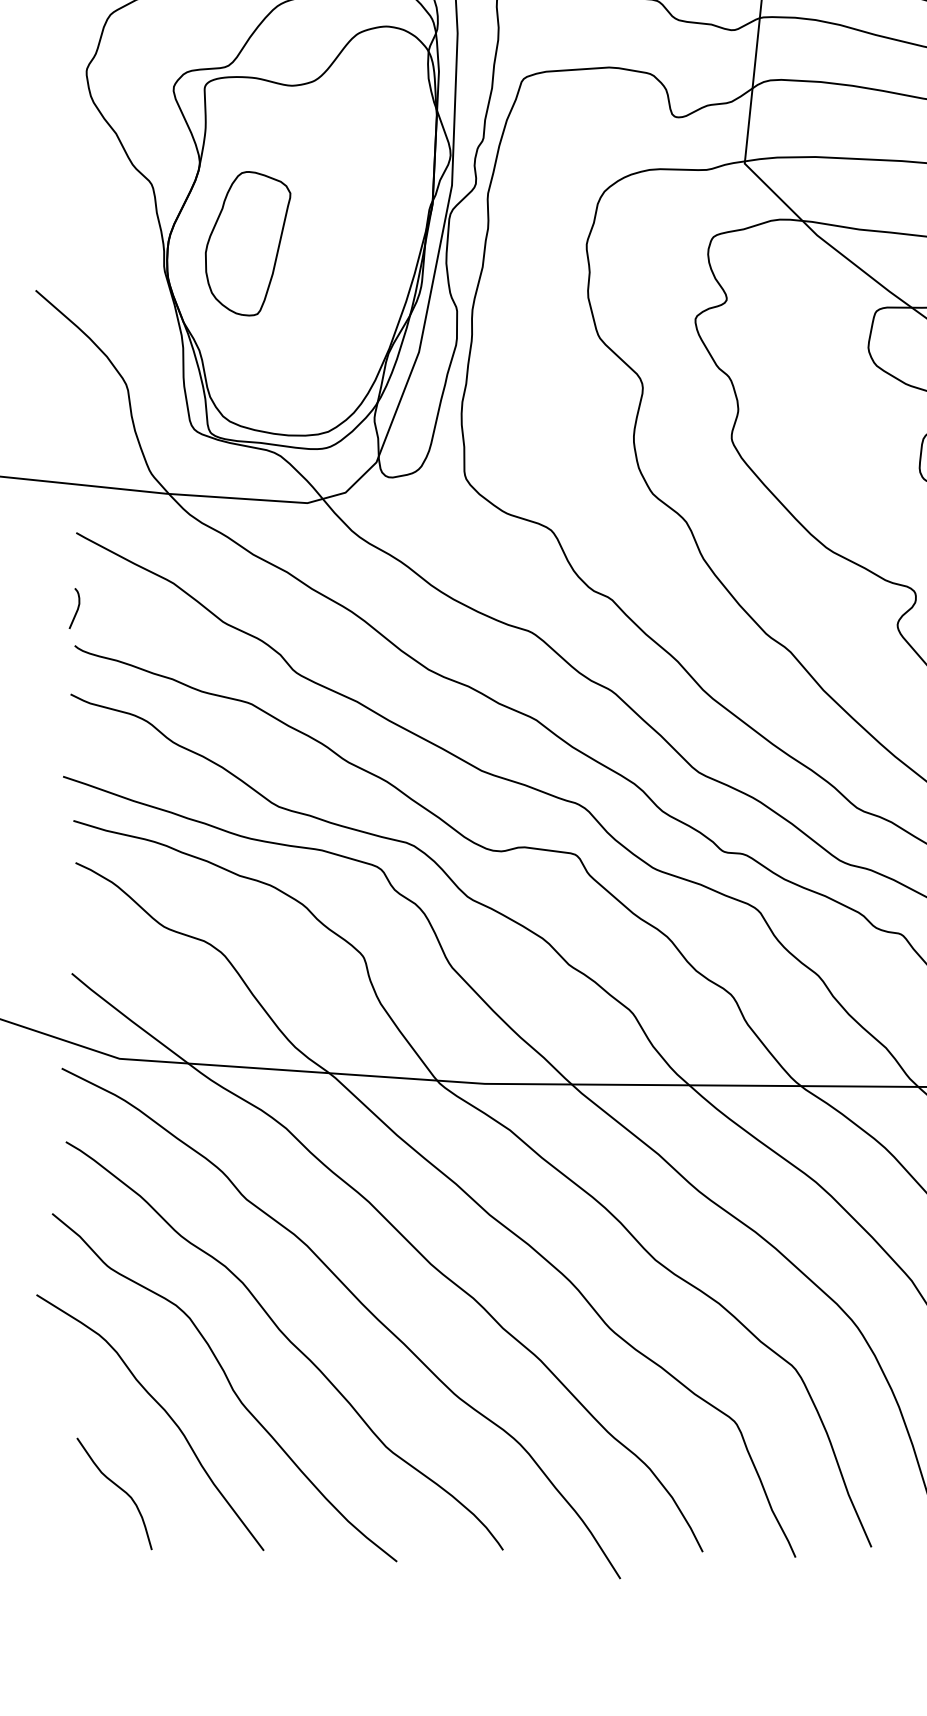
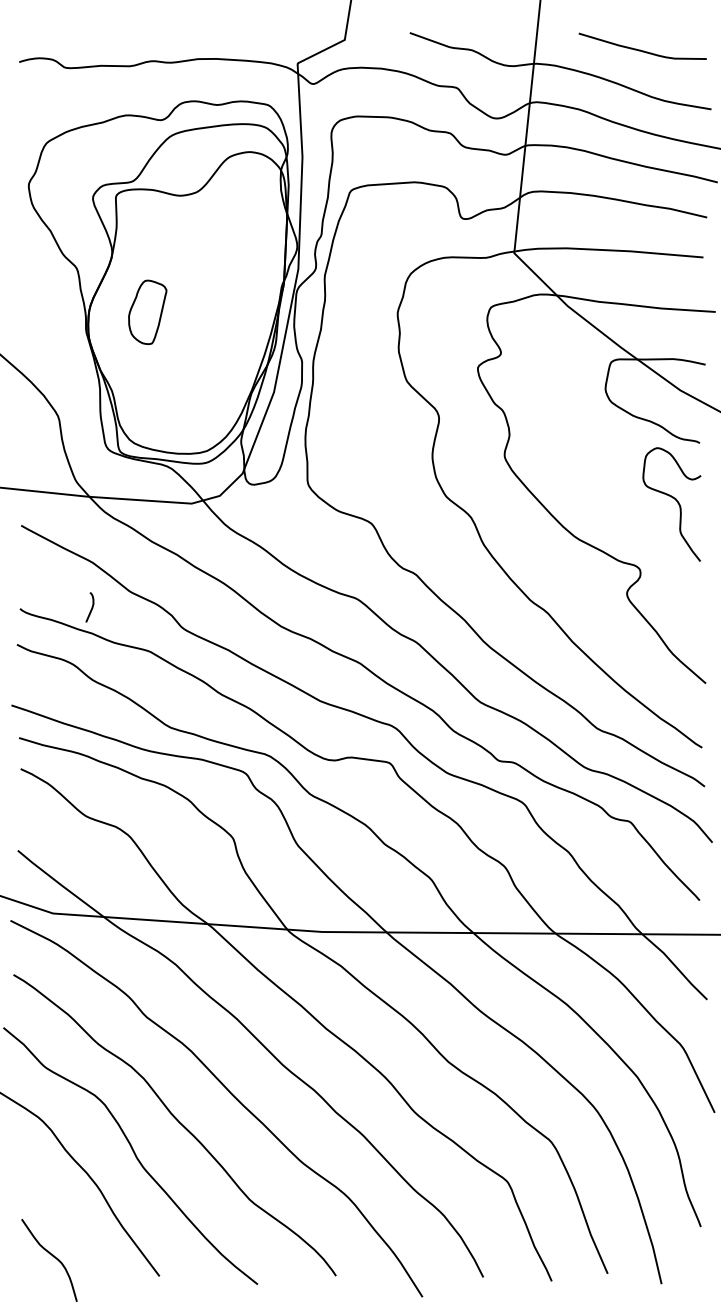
part: (247, 244) -> (147, 312), size x0.6
curve: (76, 608) -> (91, 607), moved
curve: (118, 1488) -> (52, 1256), moved

